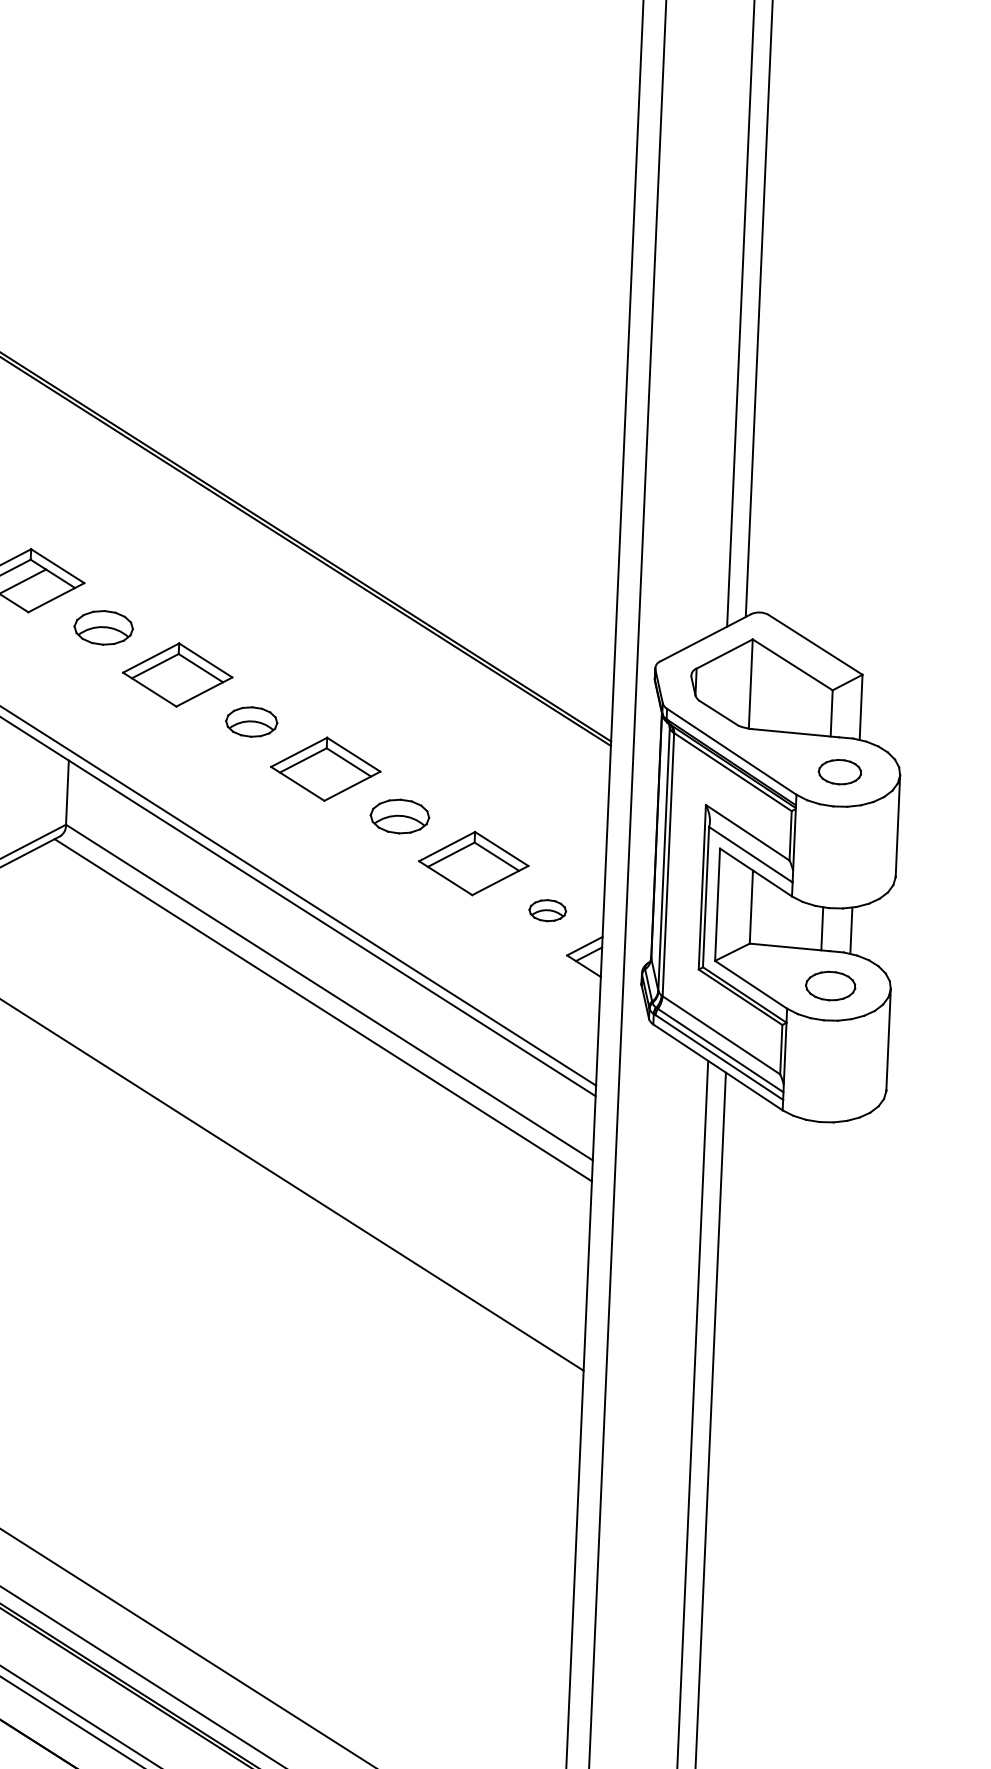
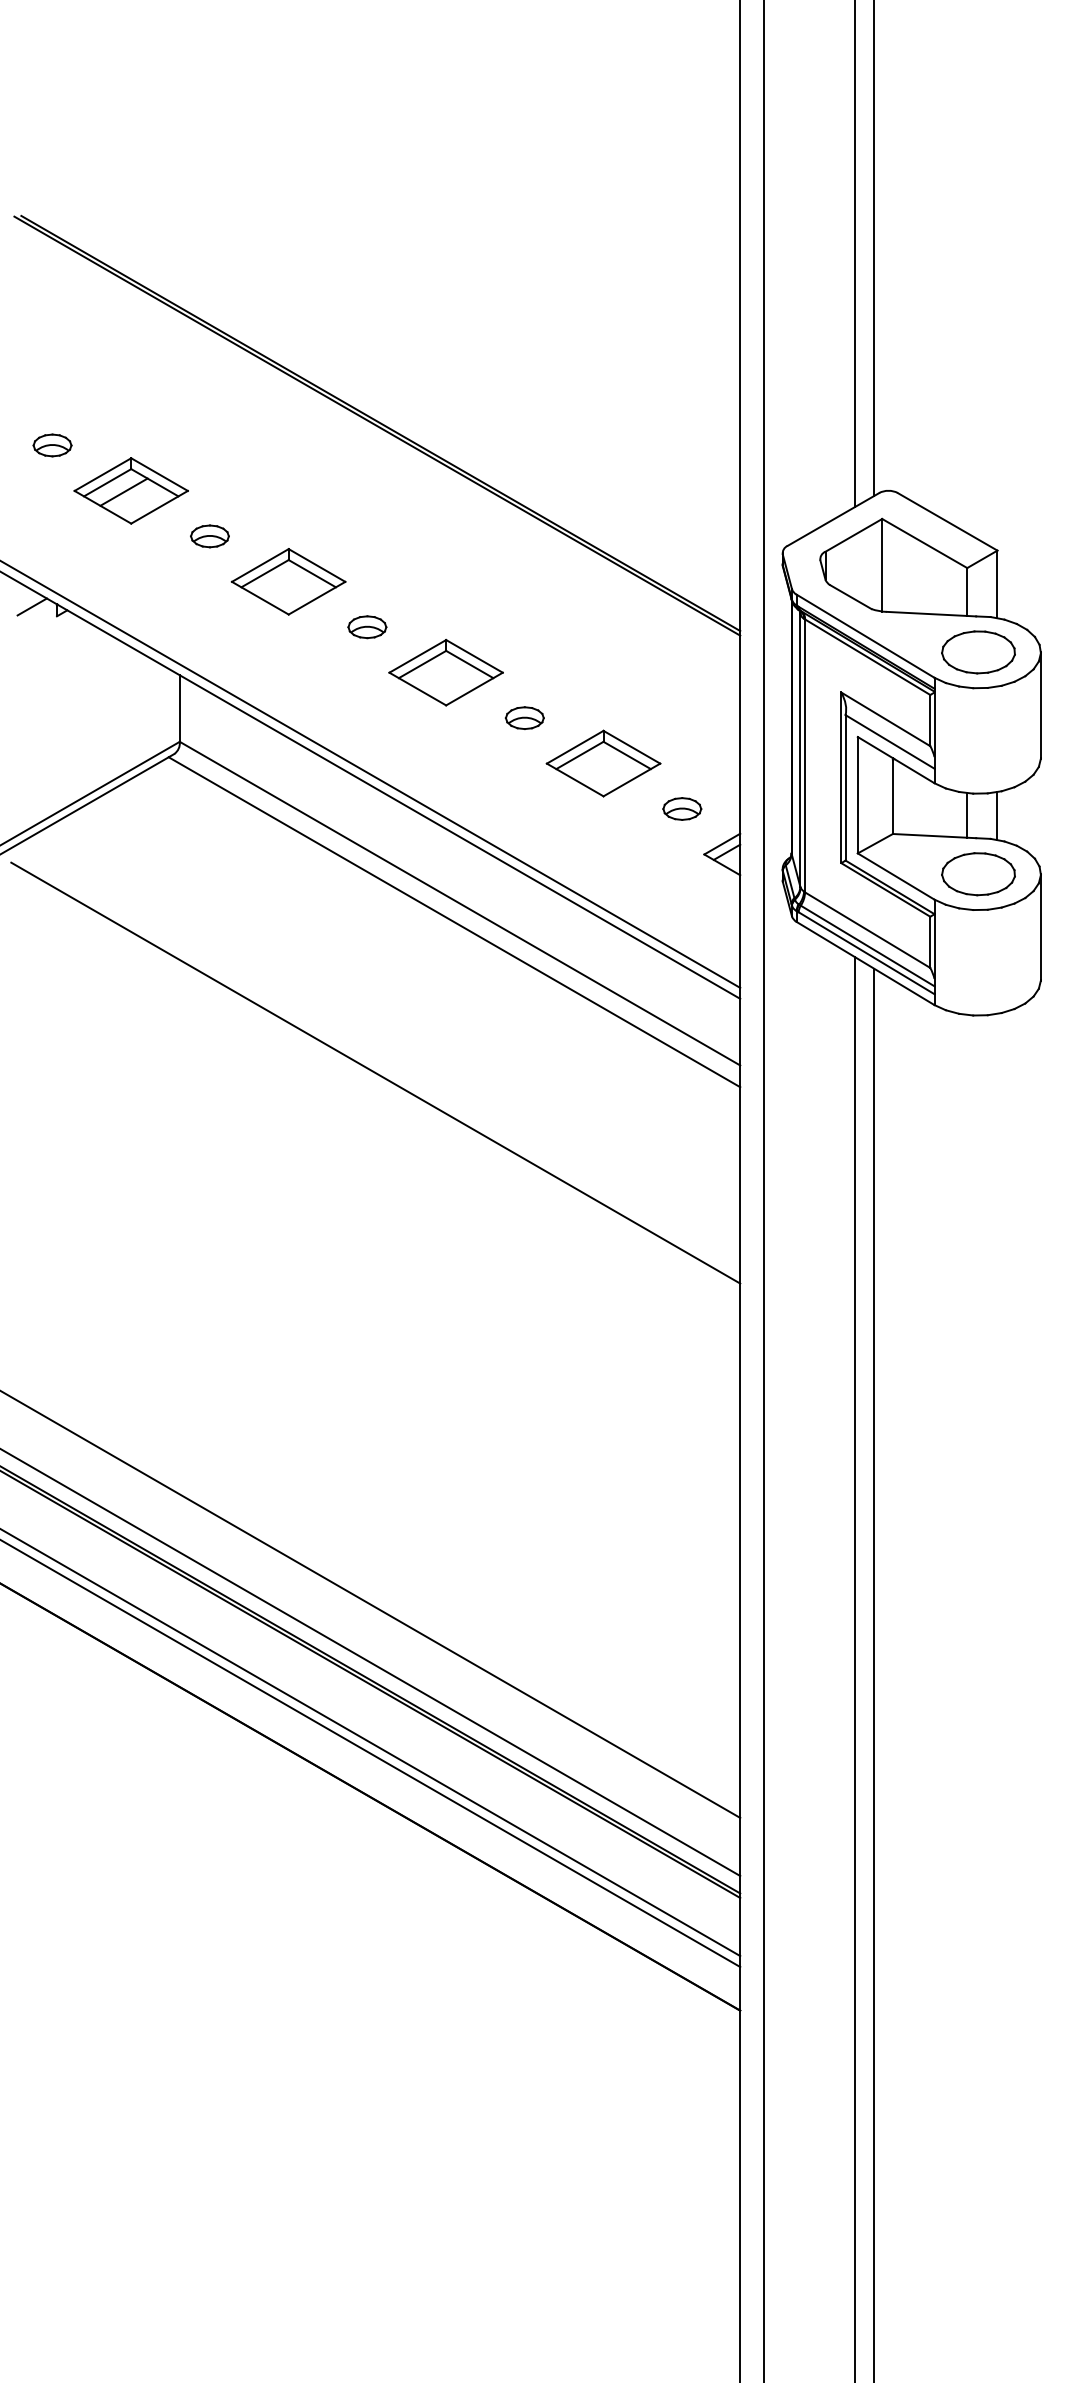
part: (103, 627) -> (209, 536), size x0.62
part: (251, 722) -> (367, 627), size x0.71
part: (839, 772) -> (978, 652), size x1.67
part: (399, 815) -> (524, 717), size x0.62
part: (830, 986) -> (978, 874), size x1.43

